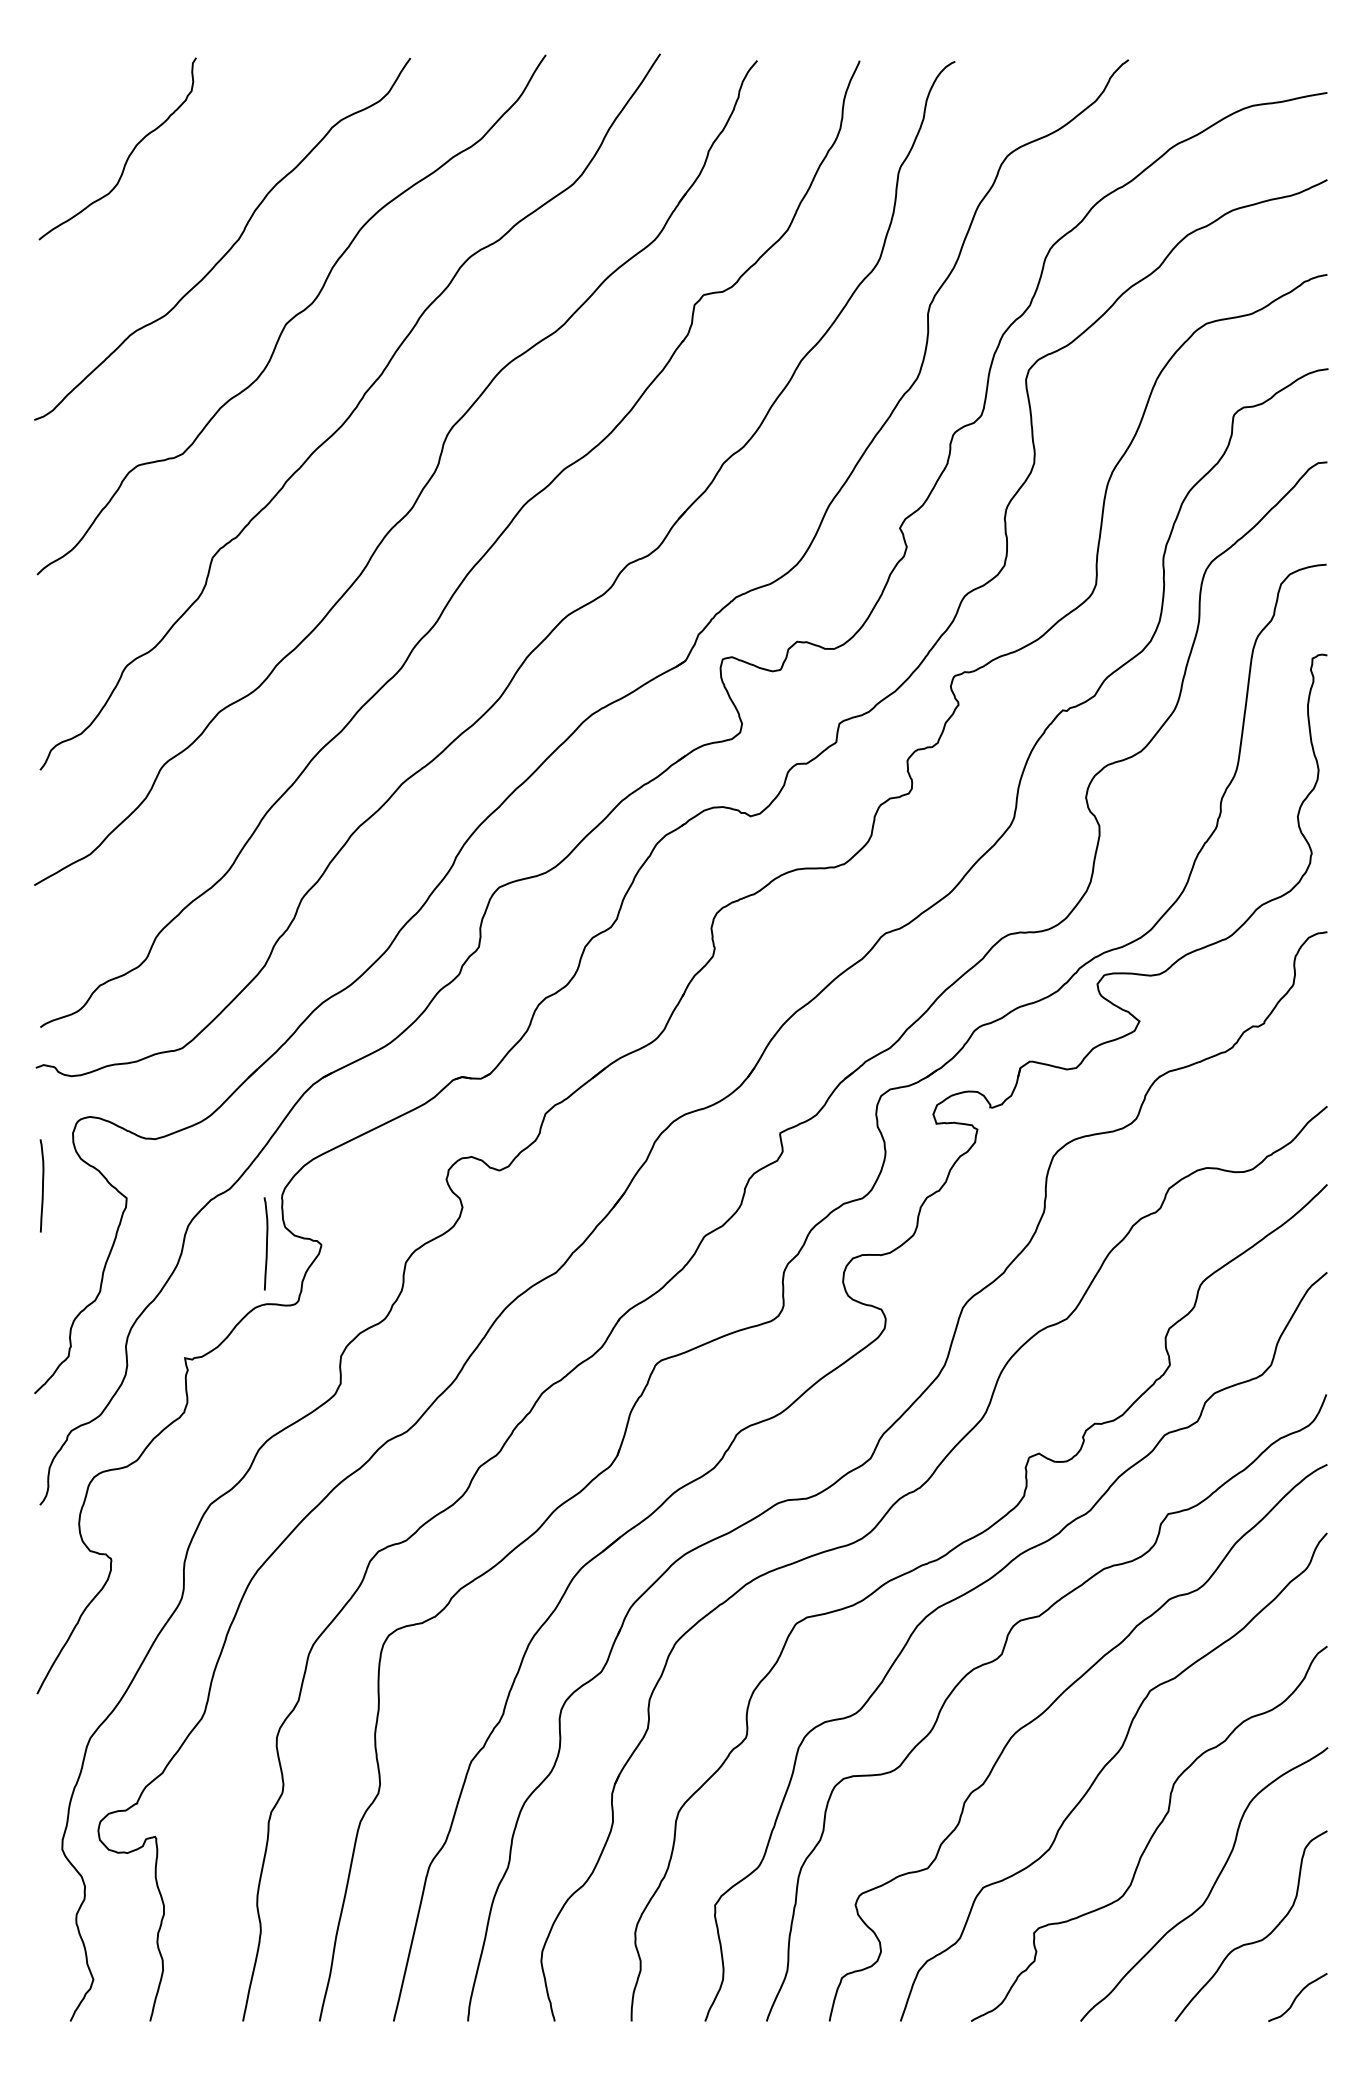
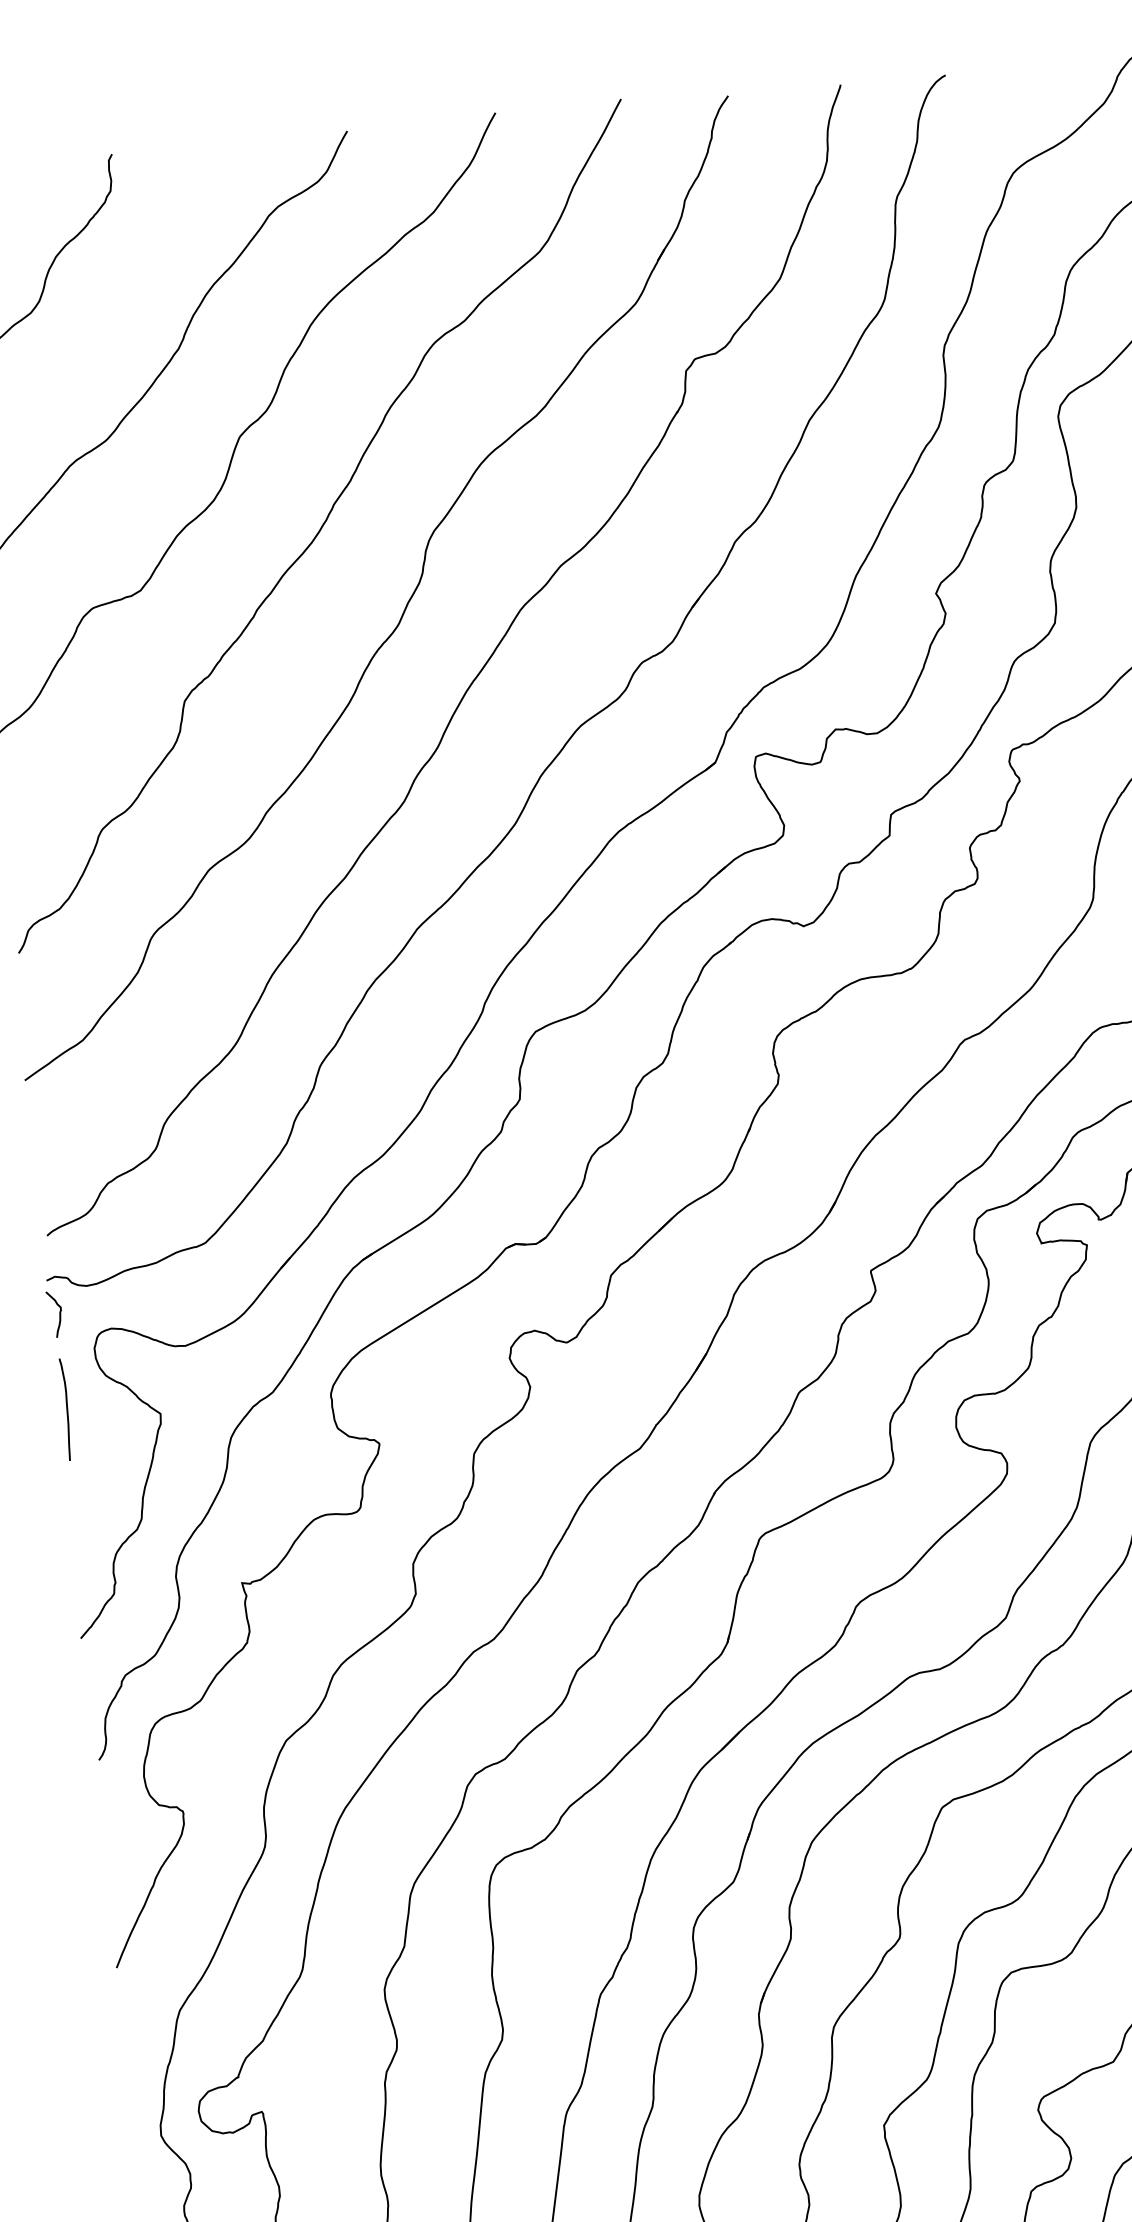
curve: (44, 1098) -> (59, 1313), added
curve: (266, 1243) -> (319, 1448), removed

